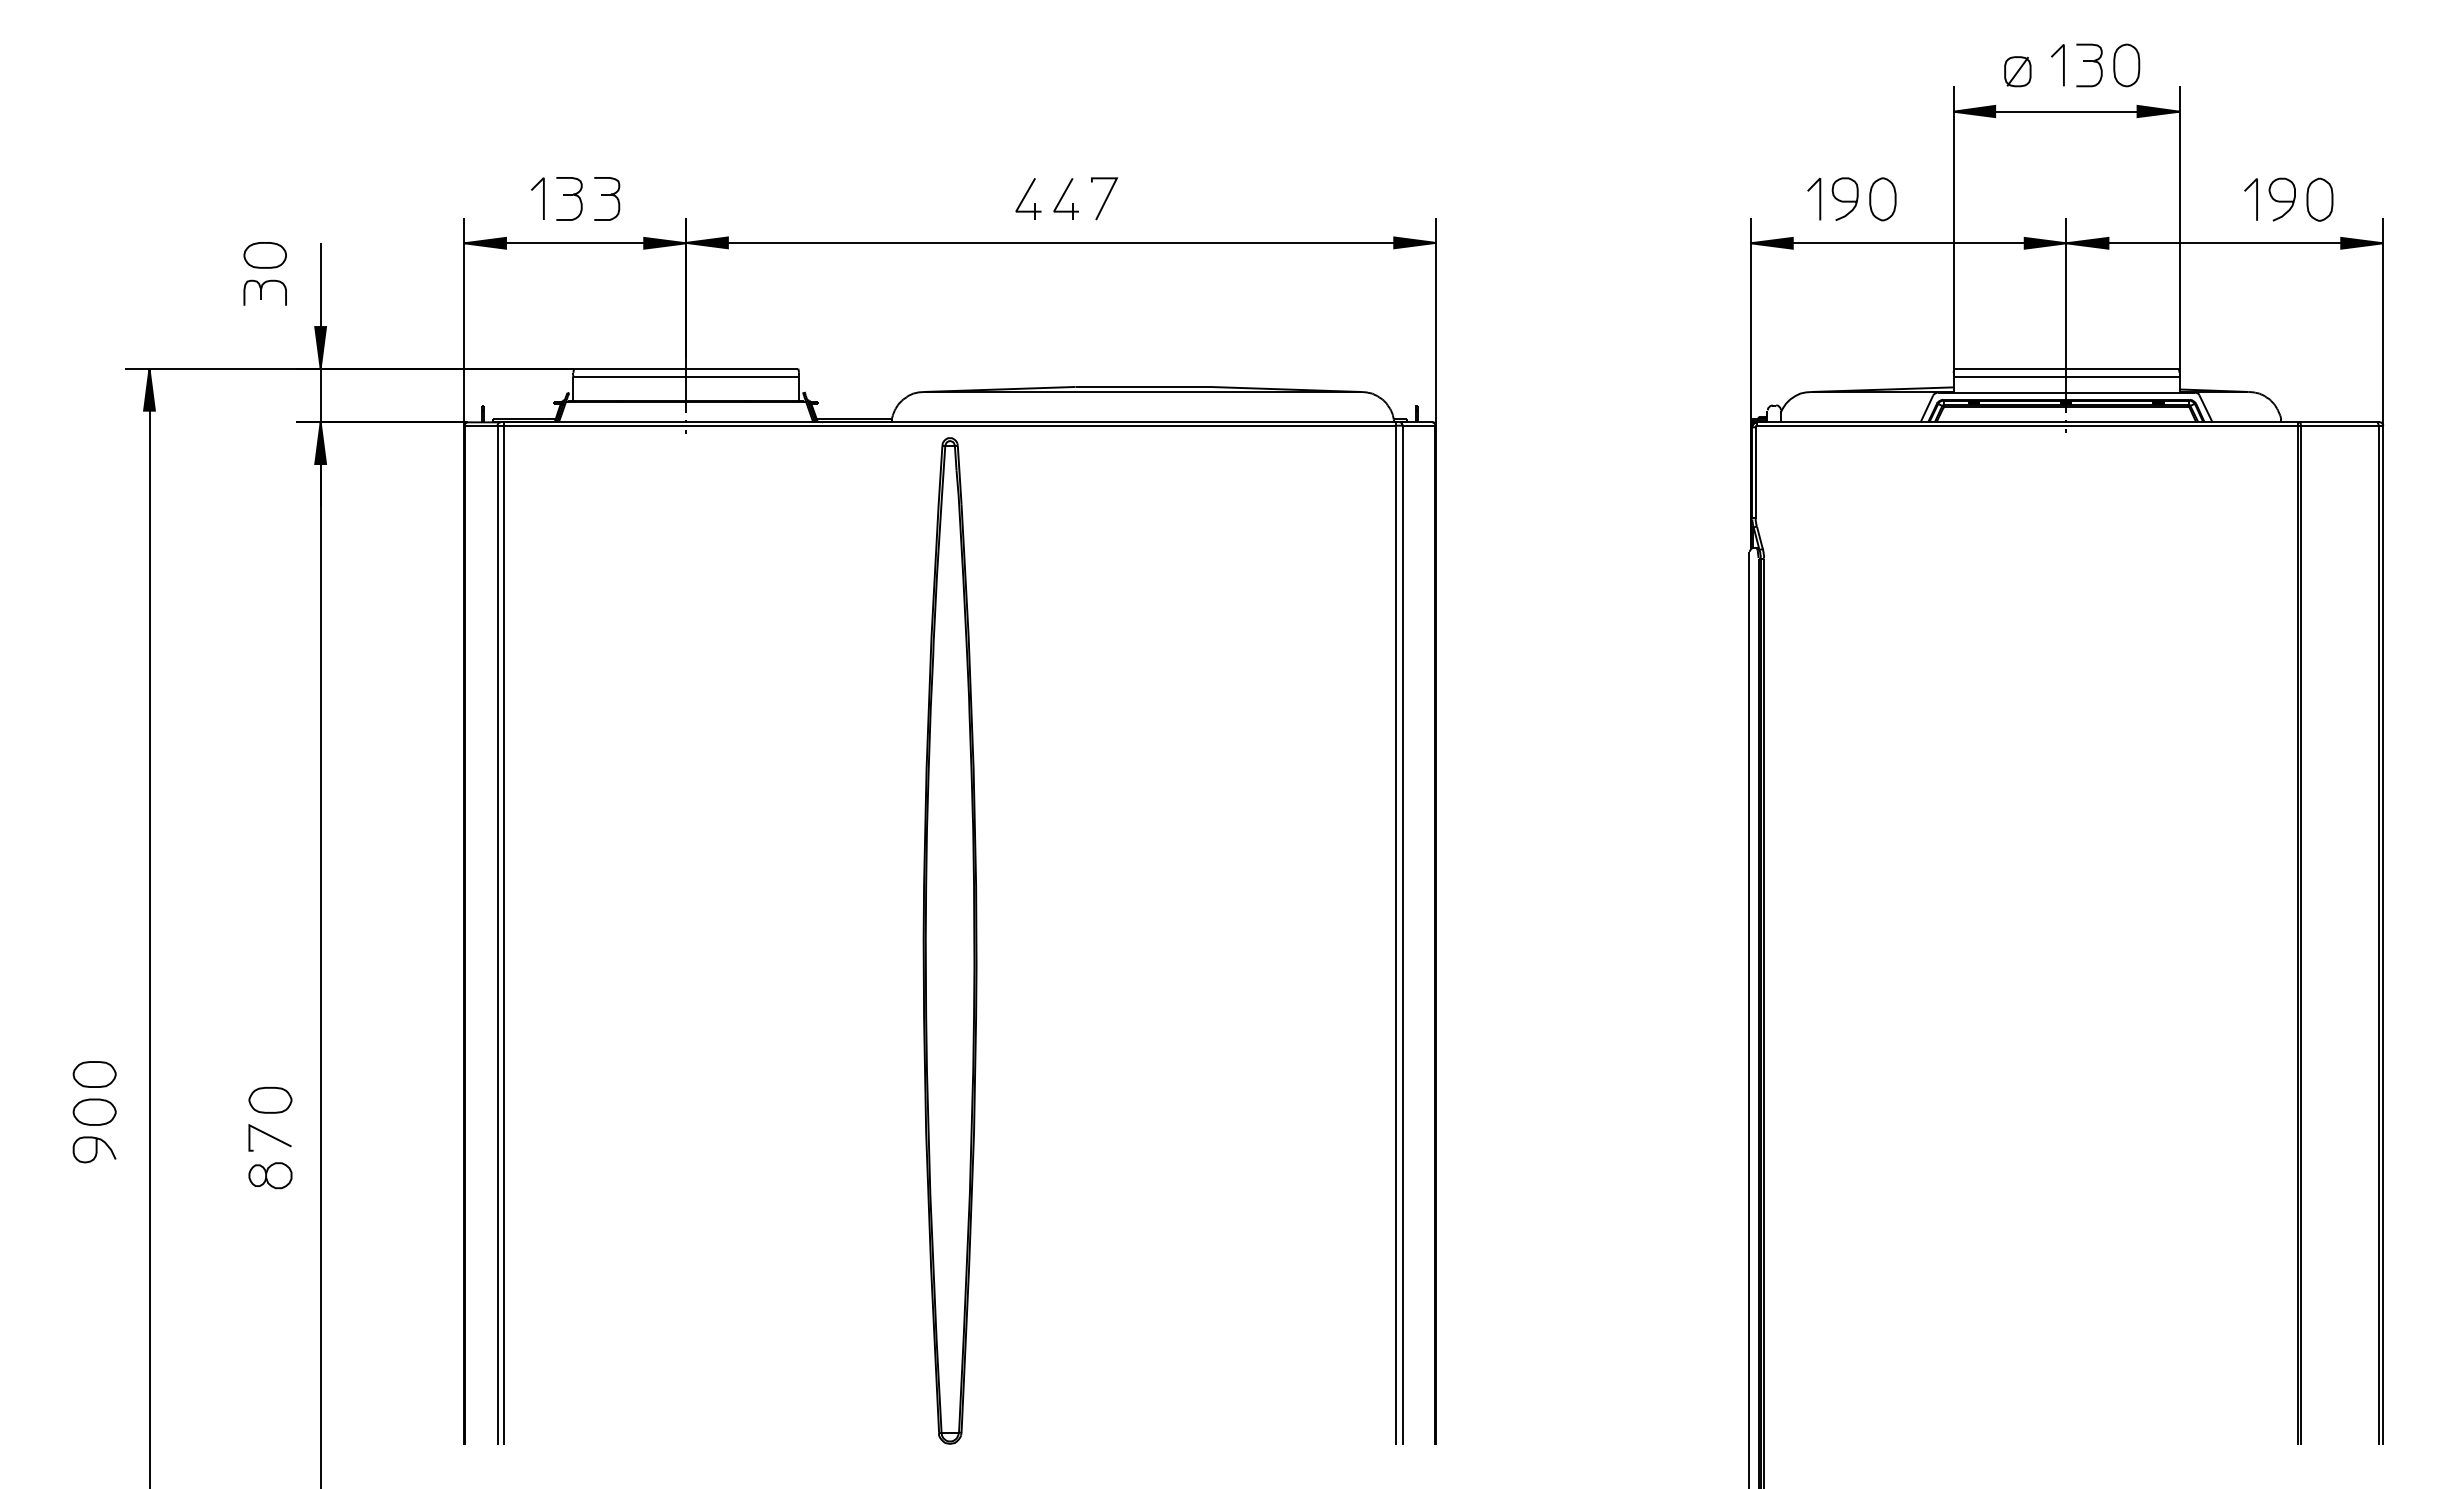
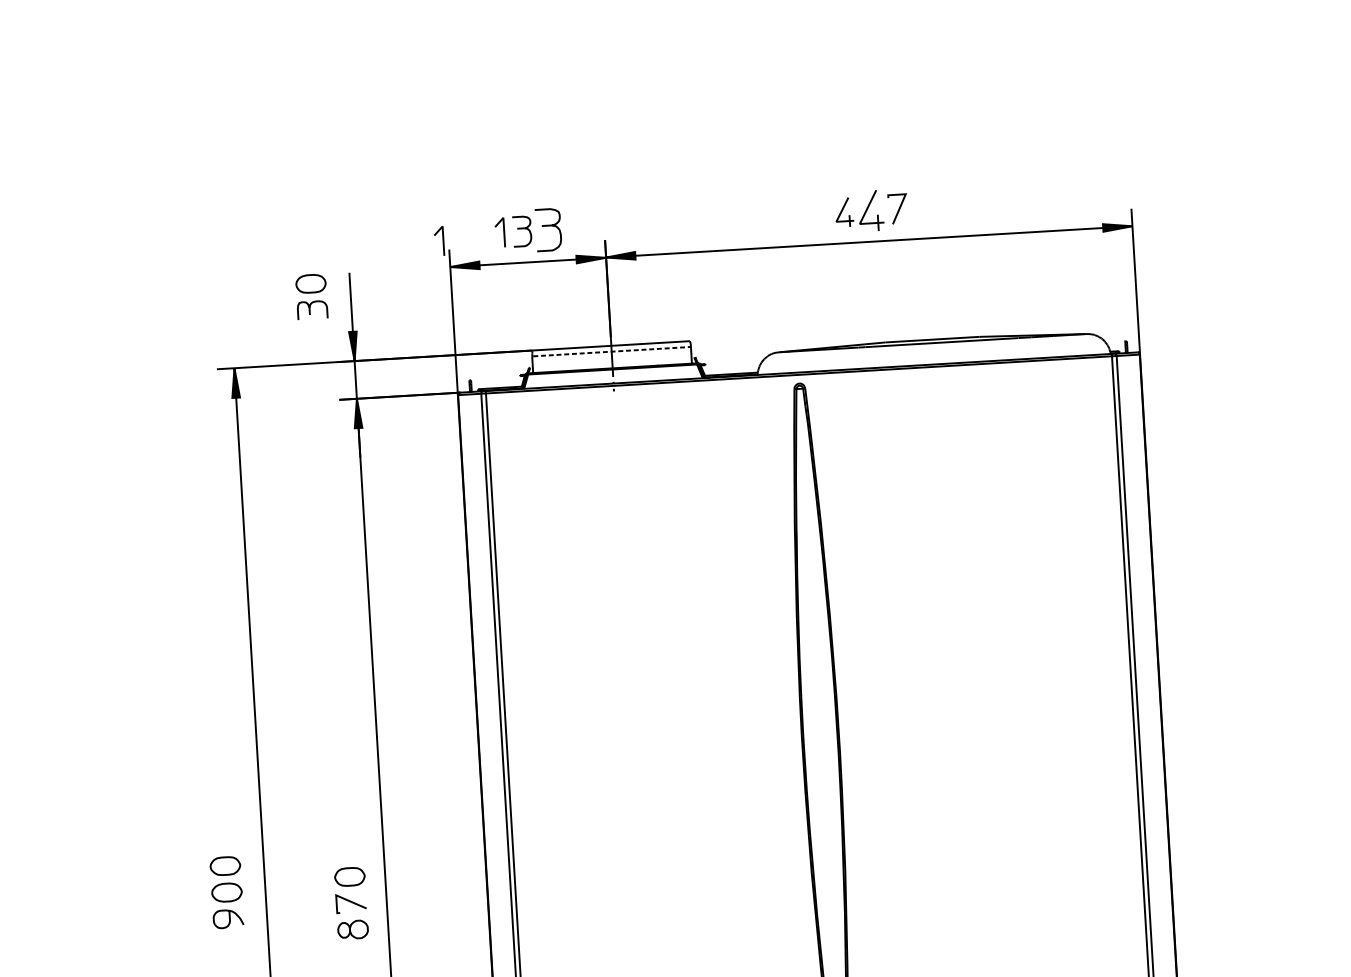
part: (607, 198) -> (548, 229), size x1.4
part: (1065, 198) -> (870, 210), size x1.4
line: (456, 205) -> (443, 240), added
line: (687, 376) -> (612, 351), solid -> dashed

